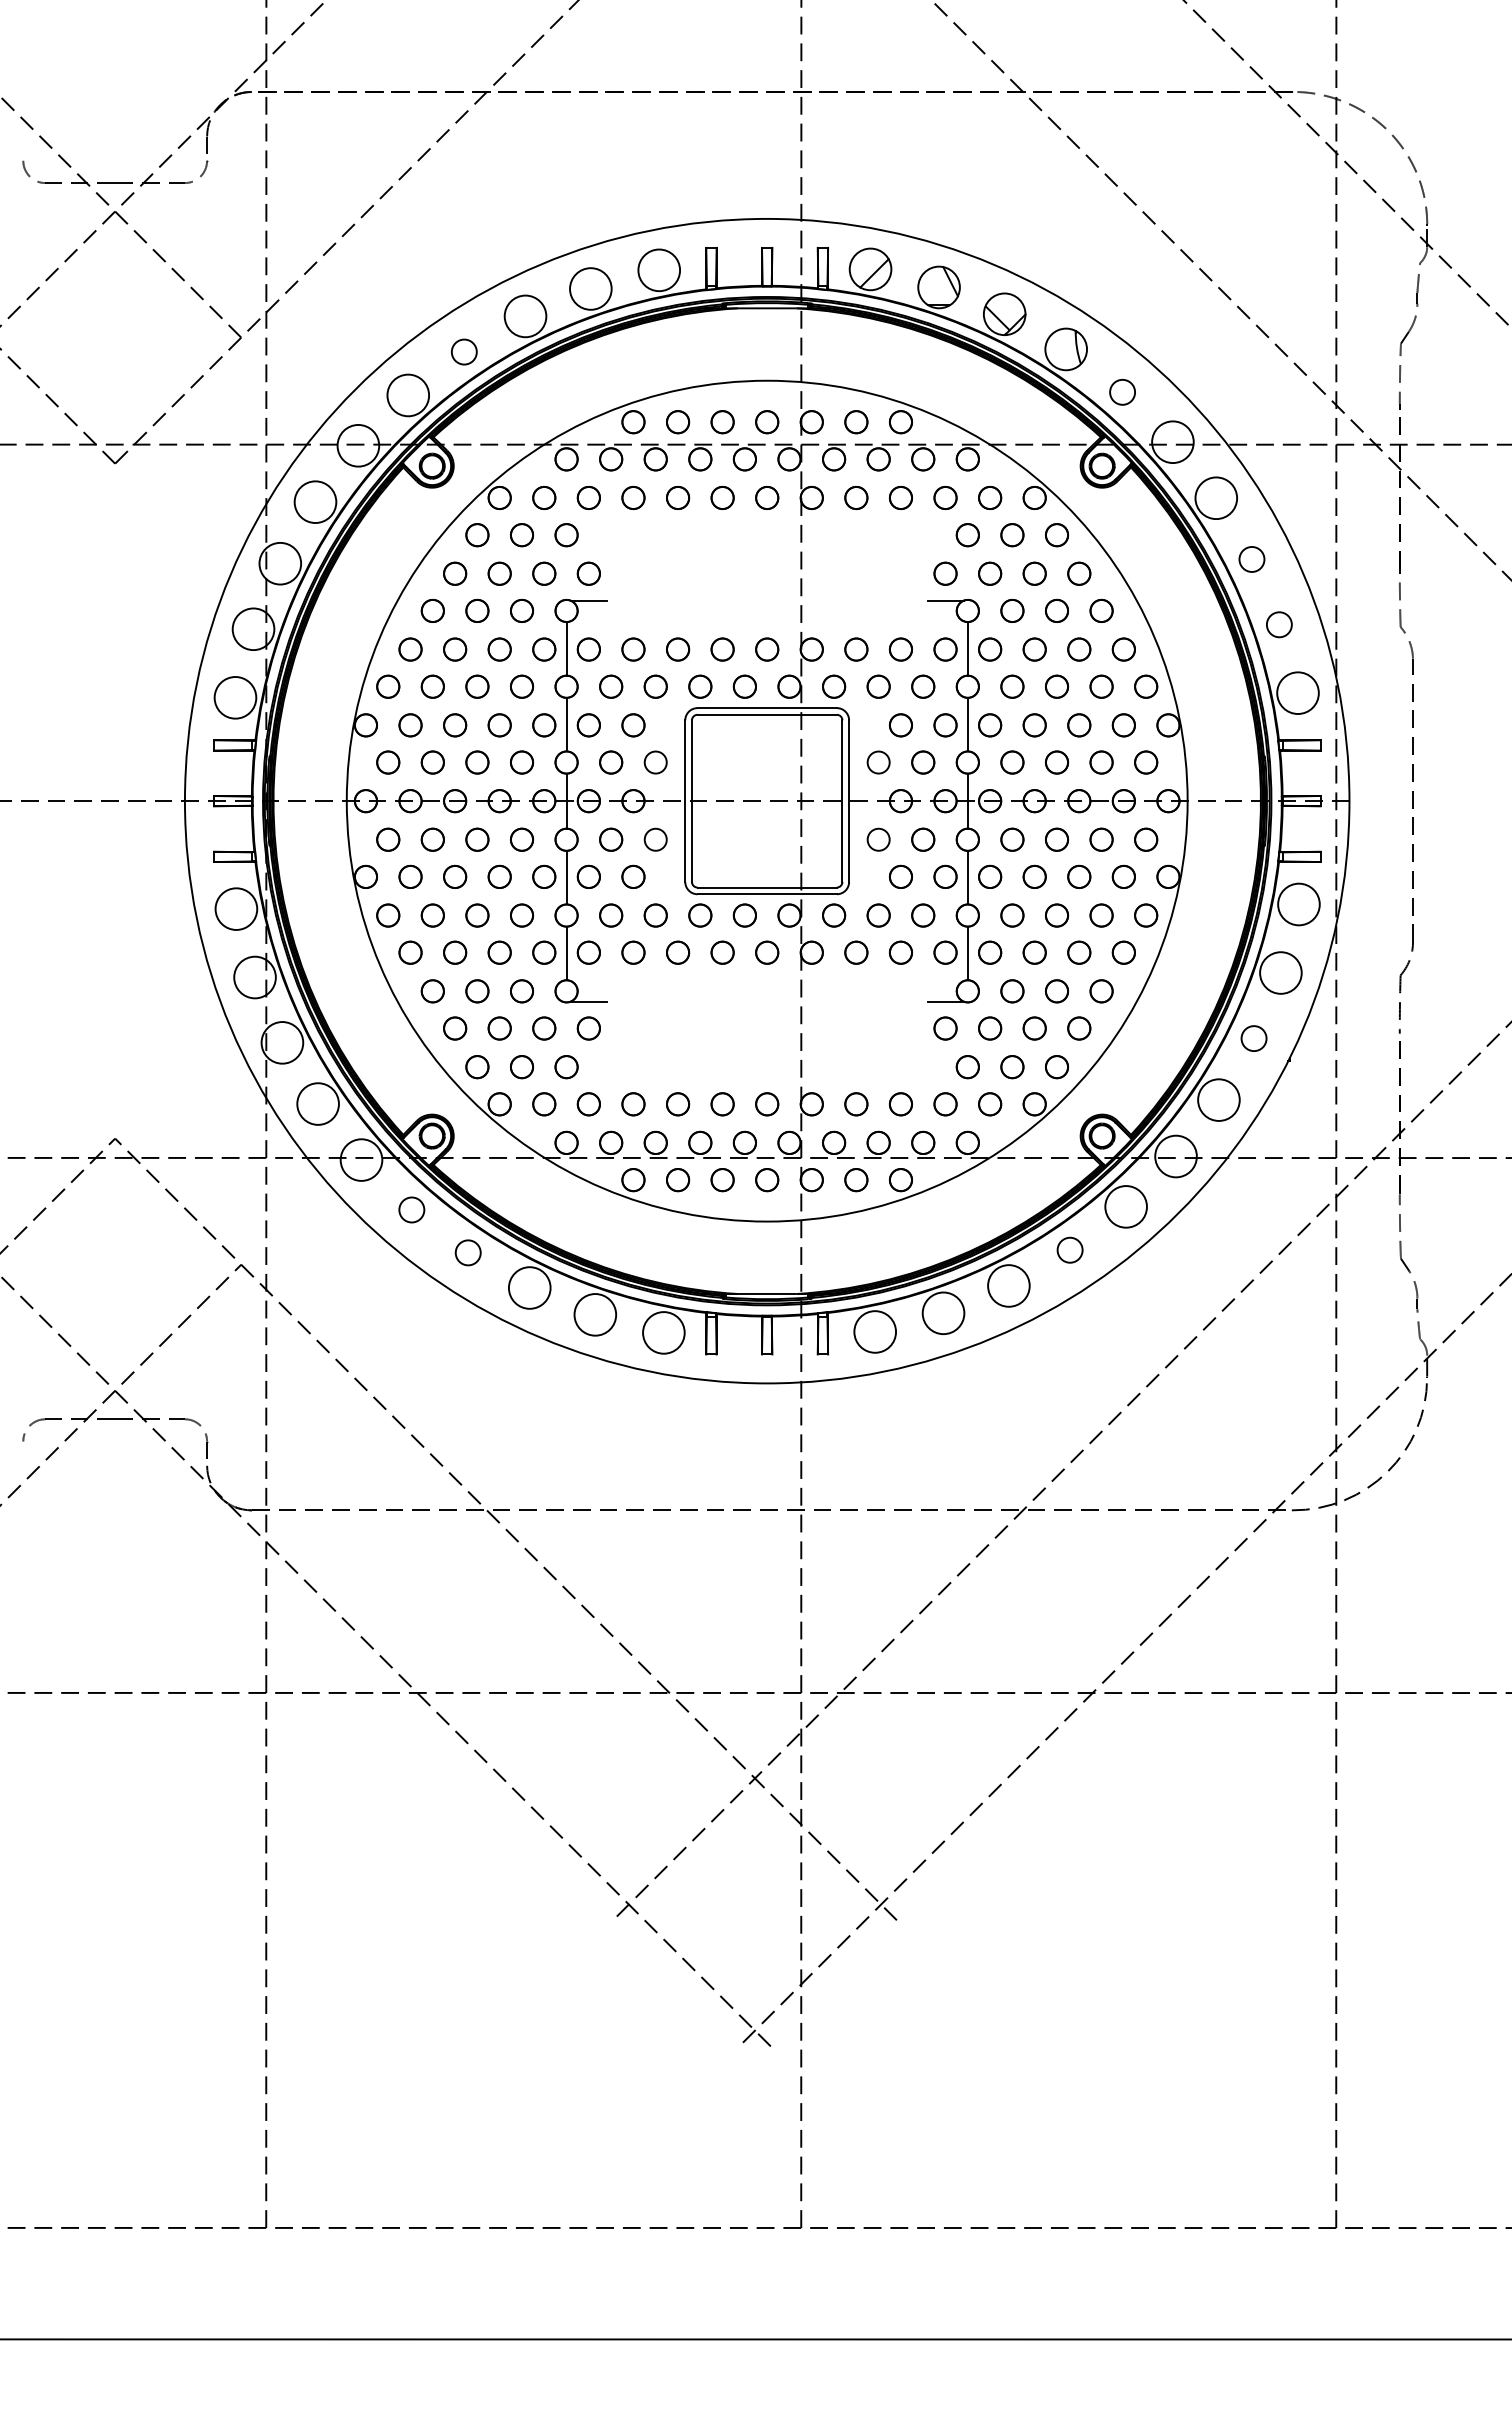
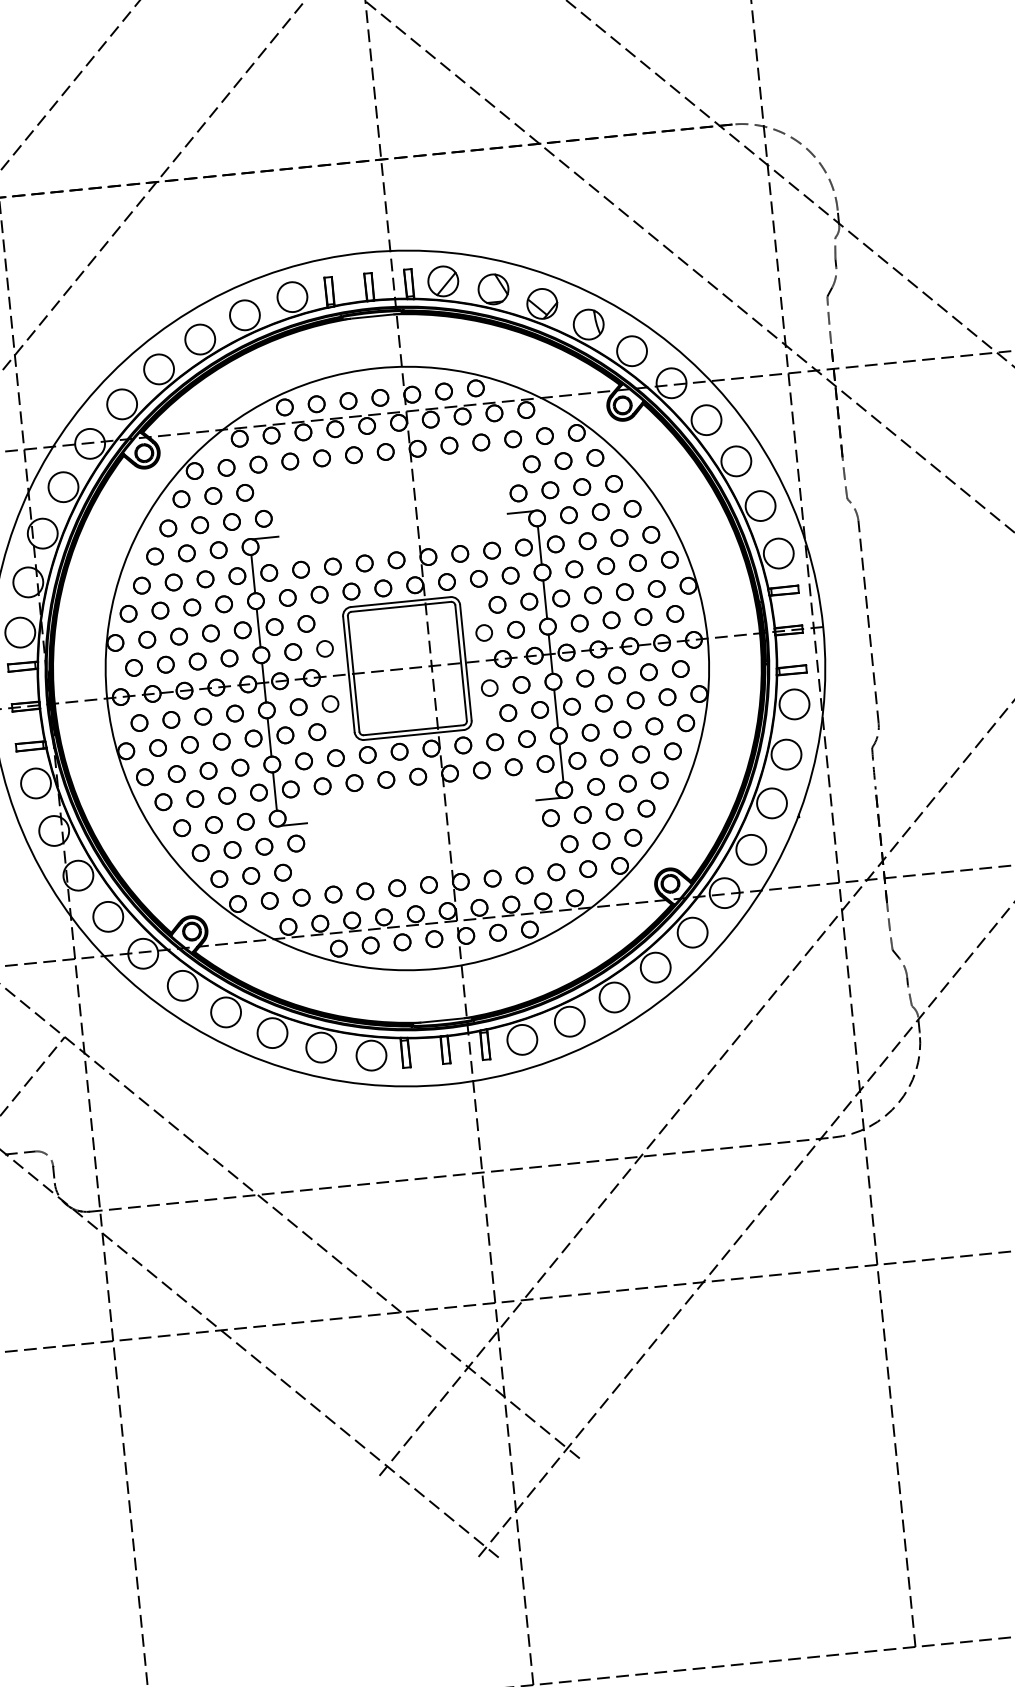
circle: (464, 351) -> (159, 368), size x1.67
circle: (1122, 392) -> (632, 351), size x1.67
circle: (1251, 559) -> (736, 461), size x1.67
circle: (1279, 624) -> (760, 505), size x1.67
circle: (1253, 1038) -> (771, 803), size x1.67
circle: (411, 1209) -> (182, 985), size x1.67
circle: (1069, 1250) -> (655, 967), size x1.67
circle: (468, 1252) -> (226, 1012), size x1.67

